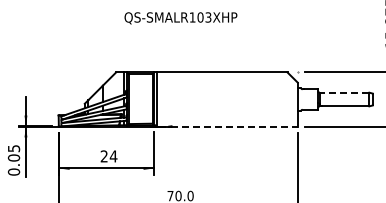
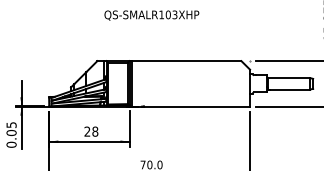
line: (344, 92) -> (289, 77), dashed -> solid
line: (235, 126) -> (197, 106), dashed -> solid
text: (113, 156) -> (95, 131), 24 -> 28

